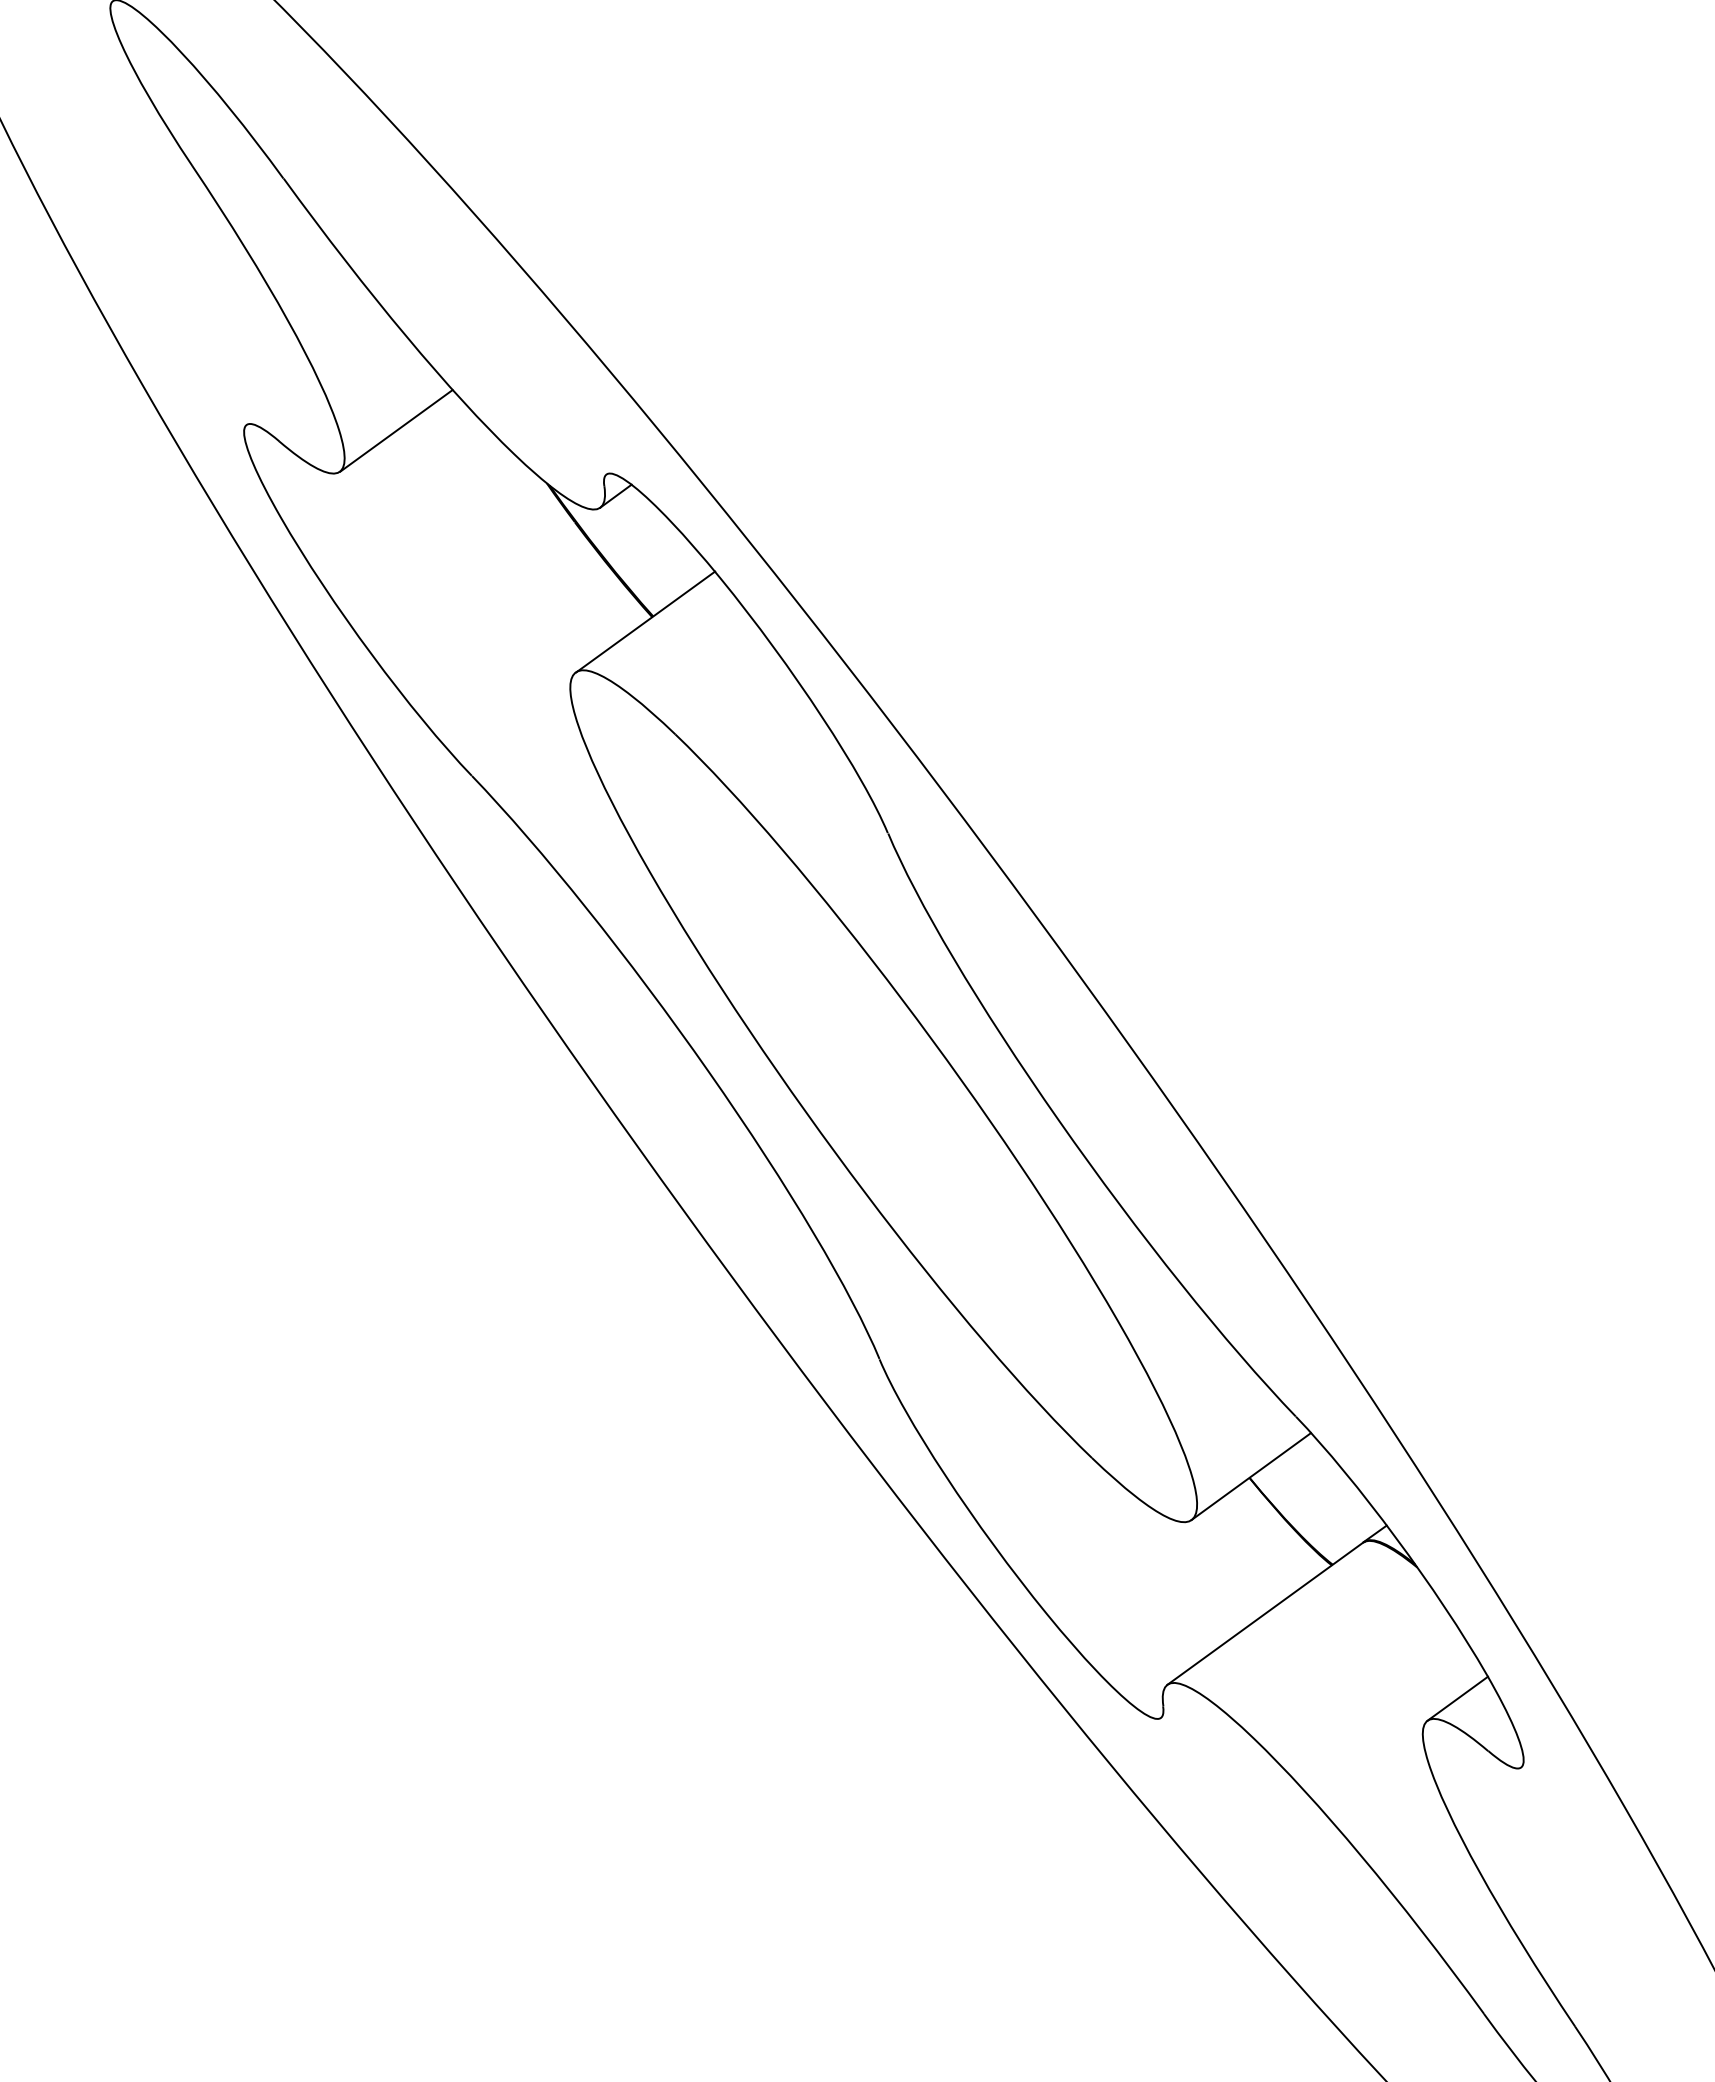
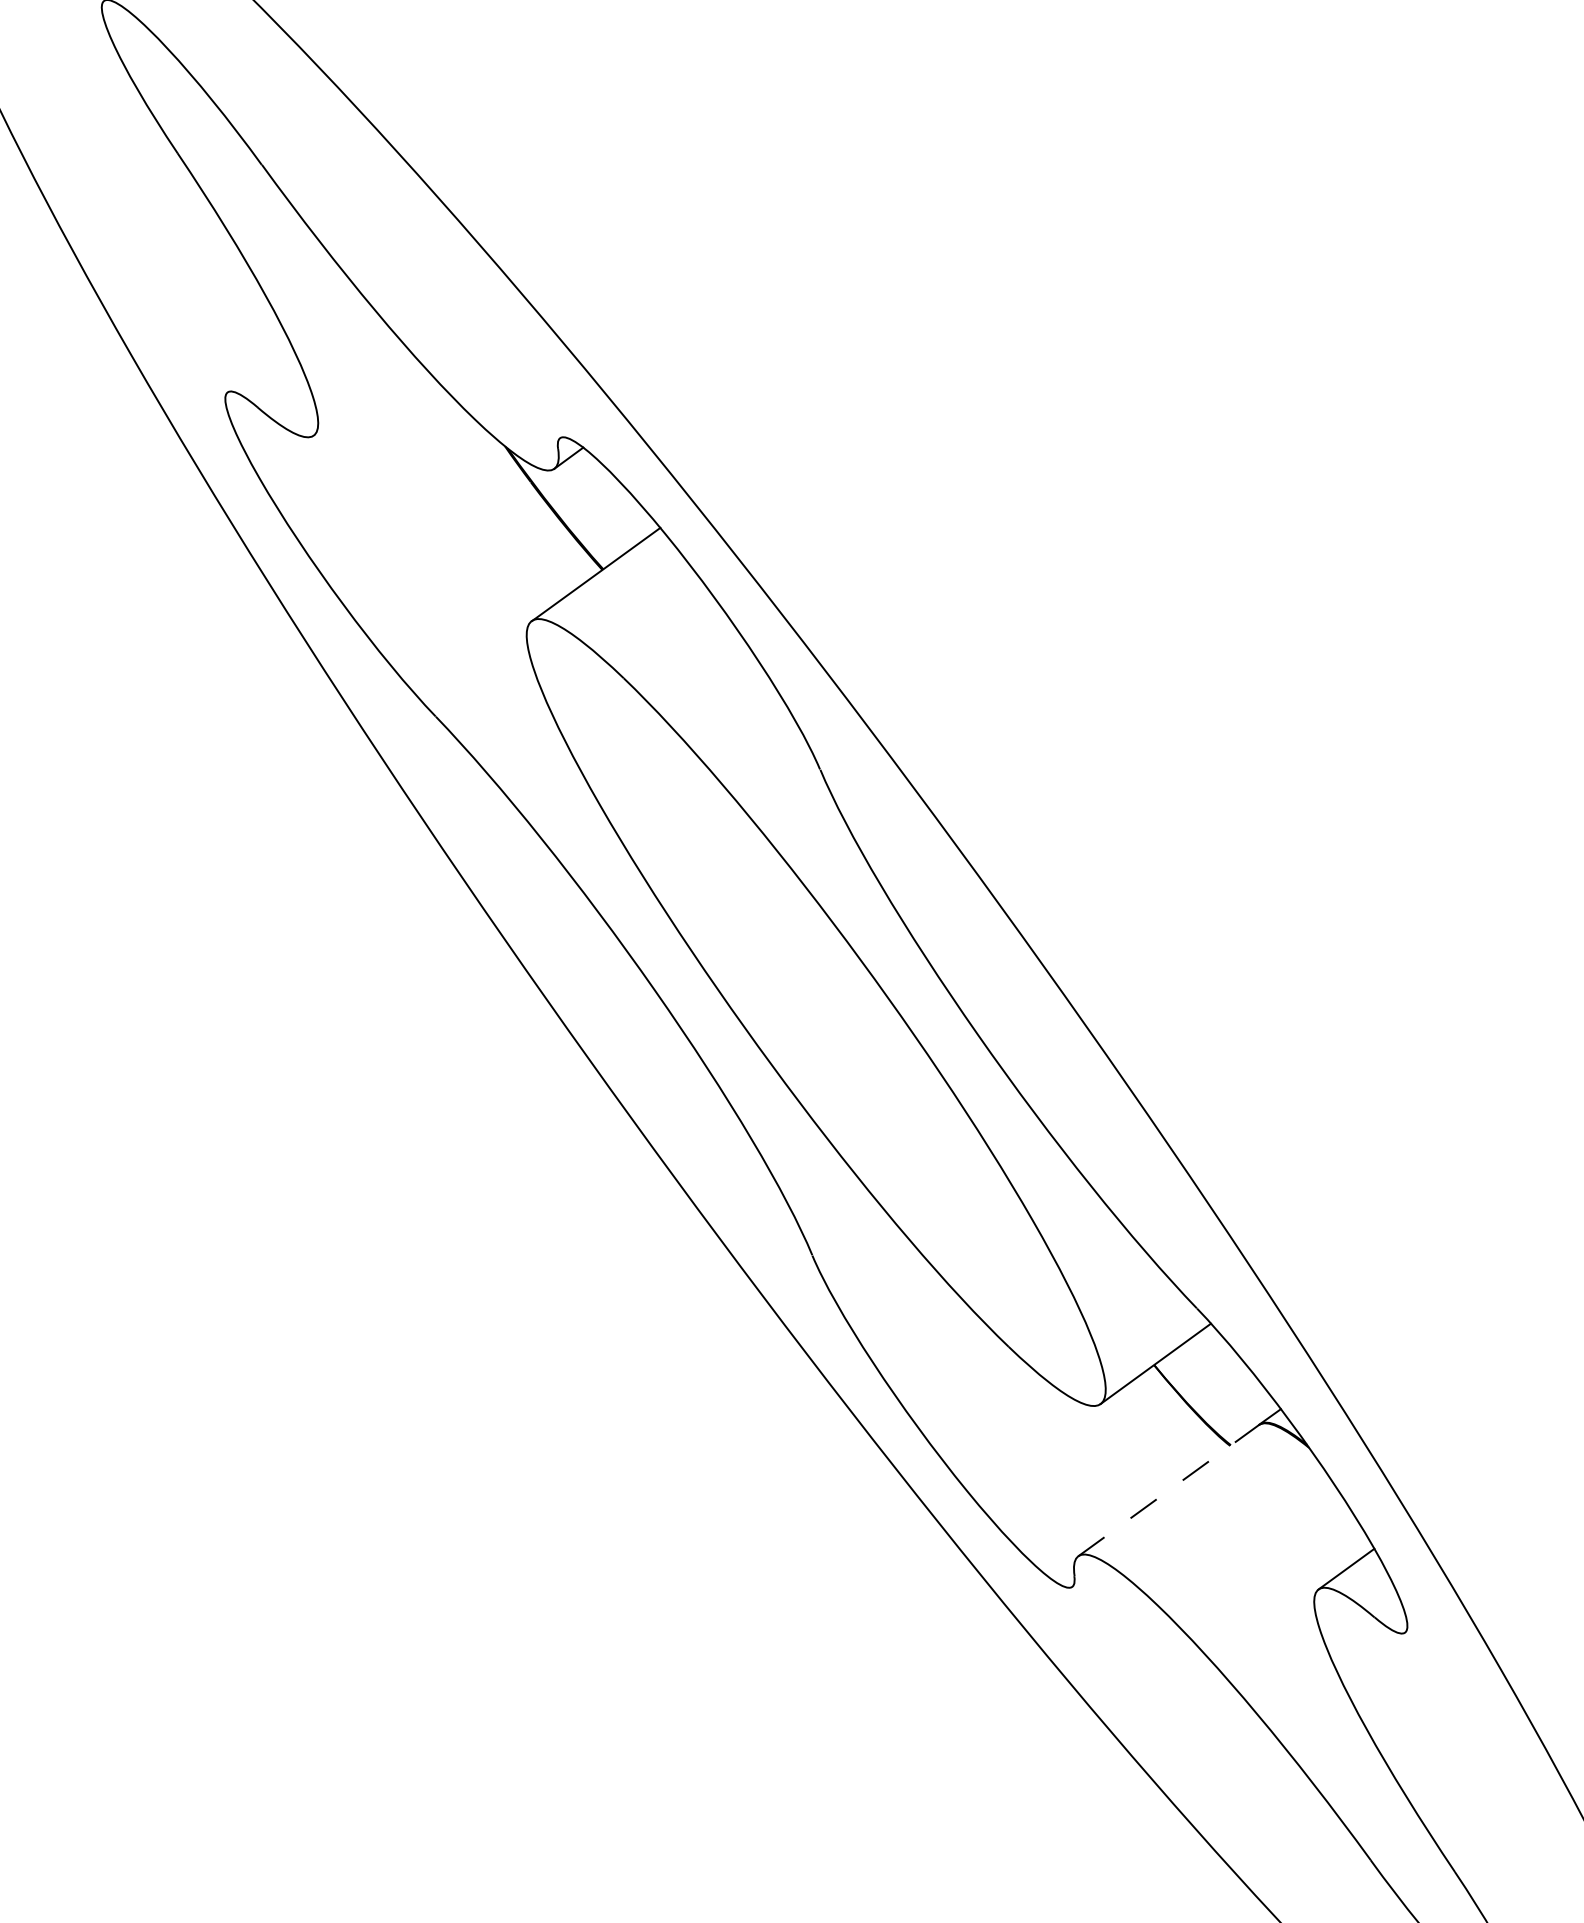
line: (396, 430) -> (366, 397), removed
line: (1266, 1613) -> (1169, 1490), solid -> dashed

